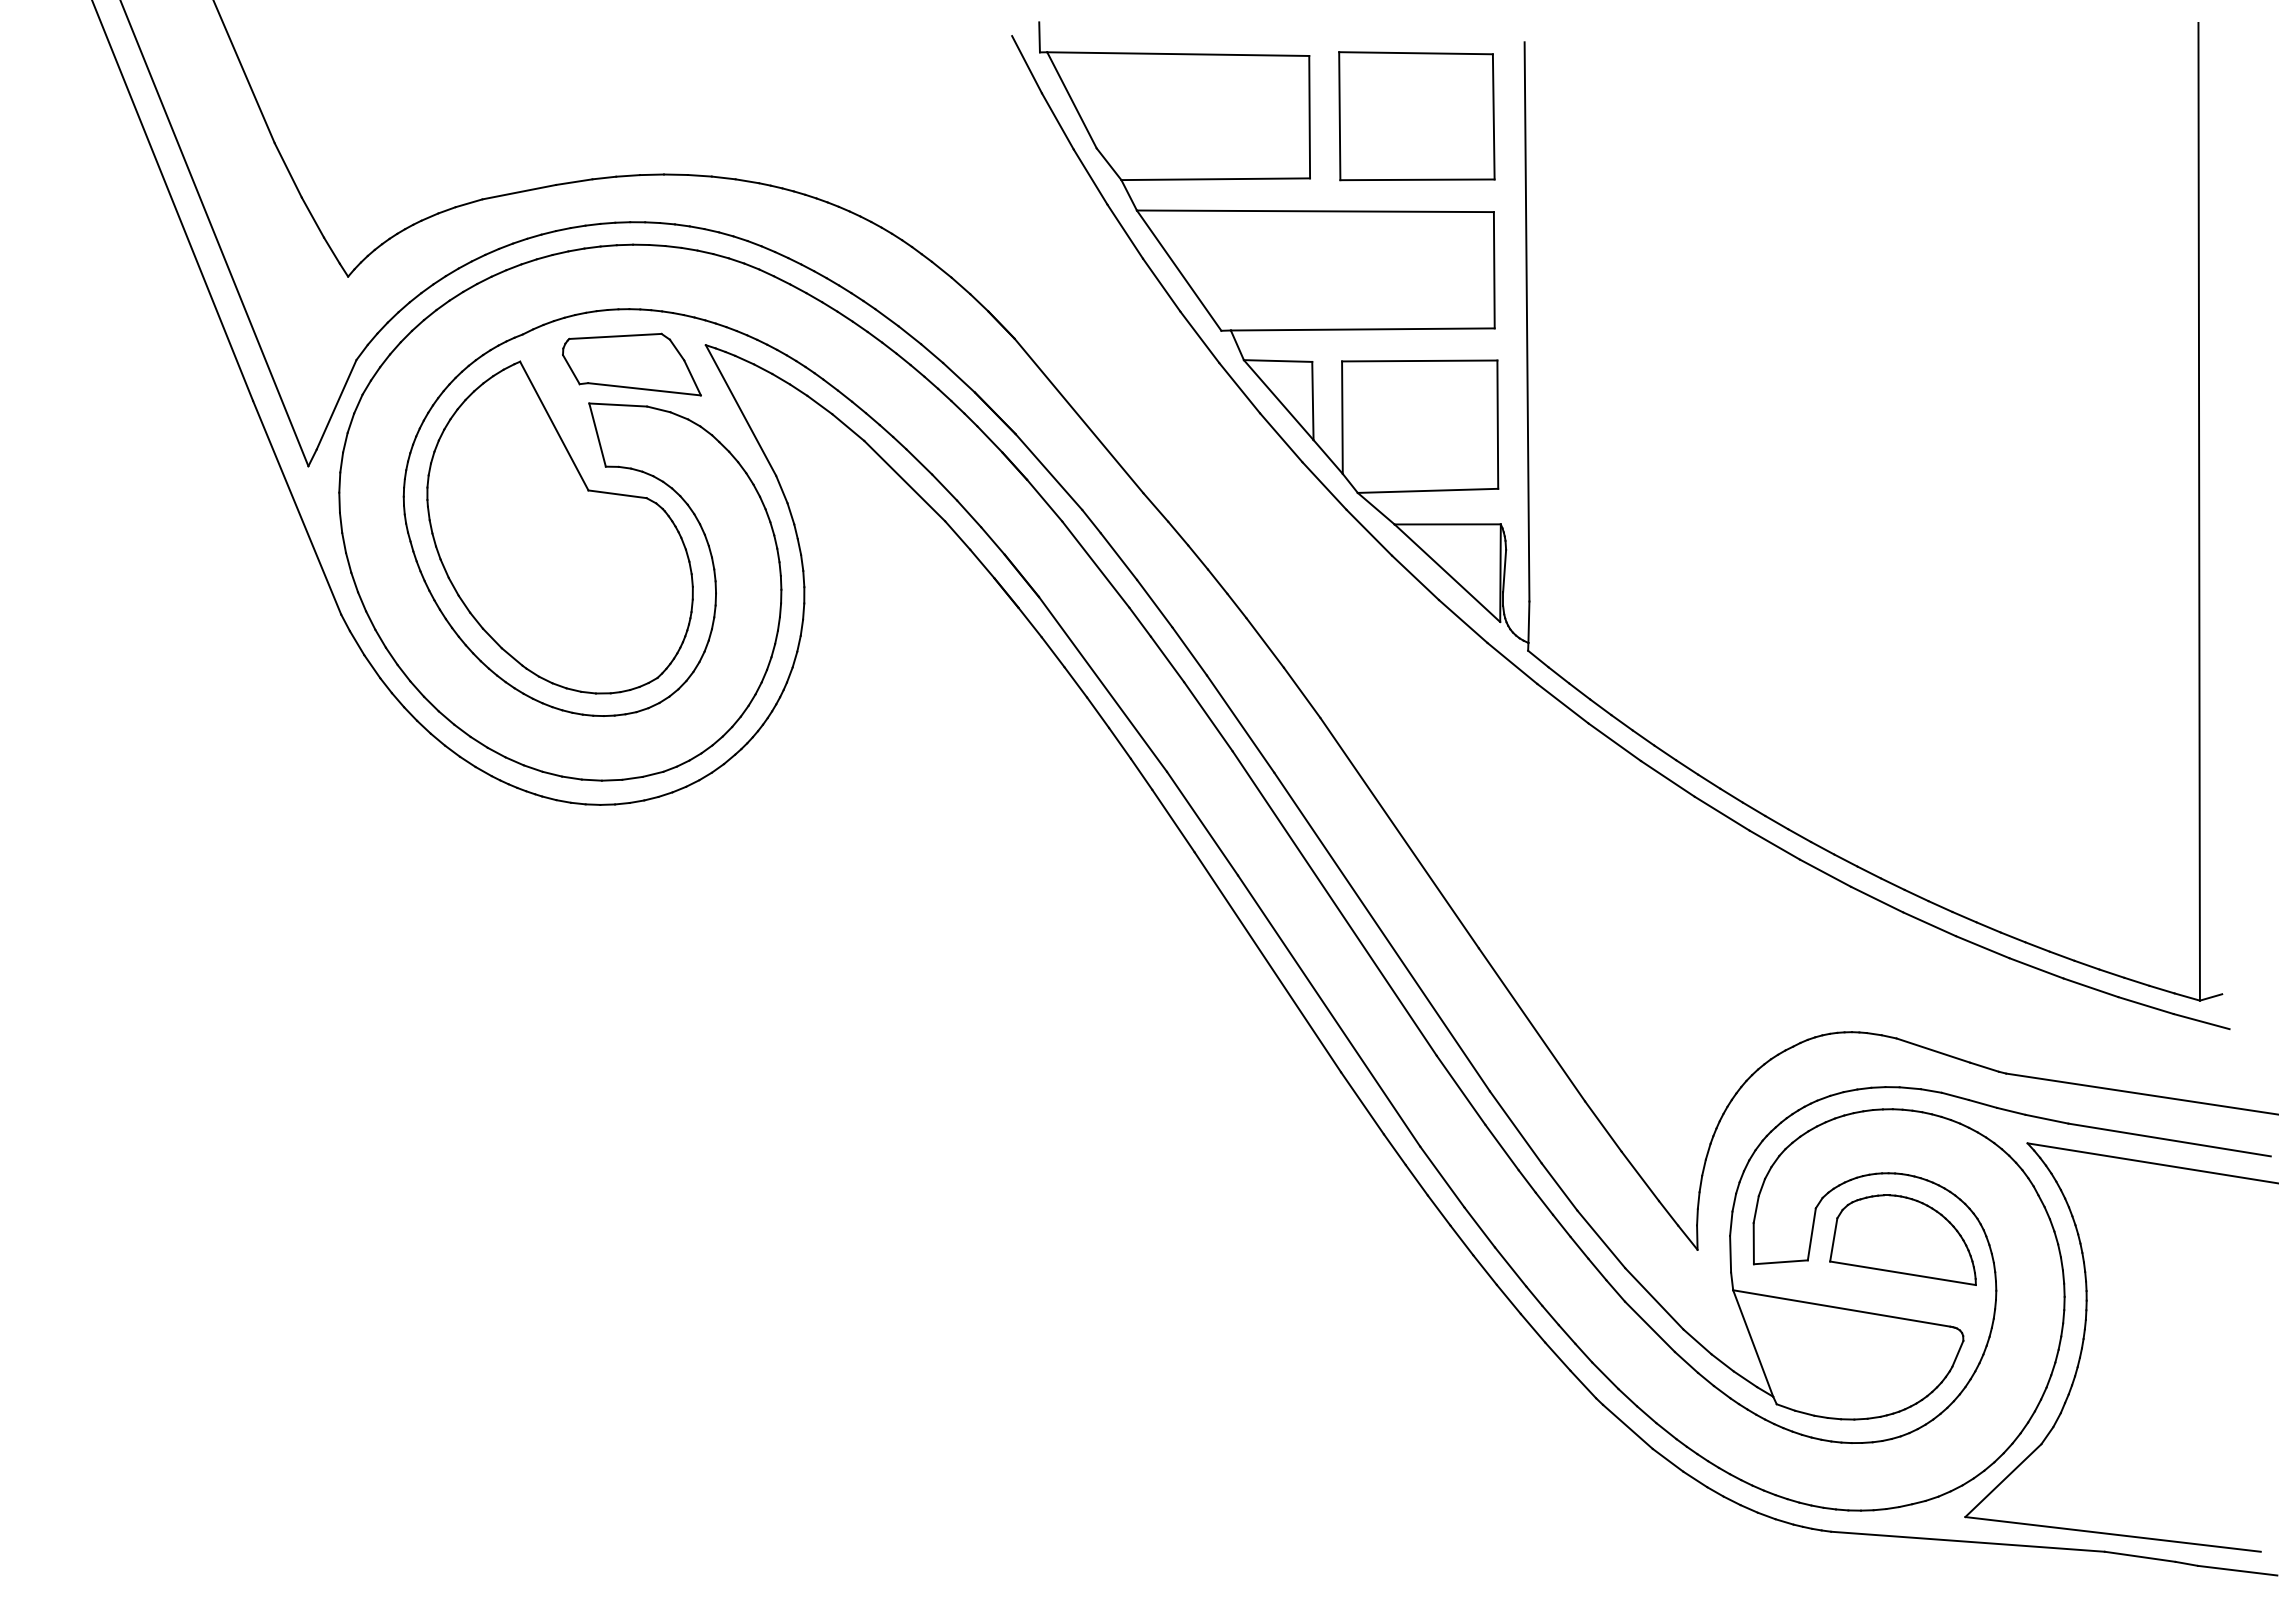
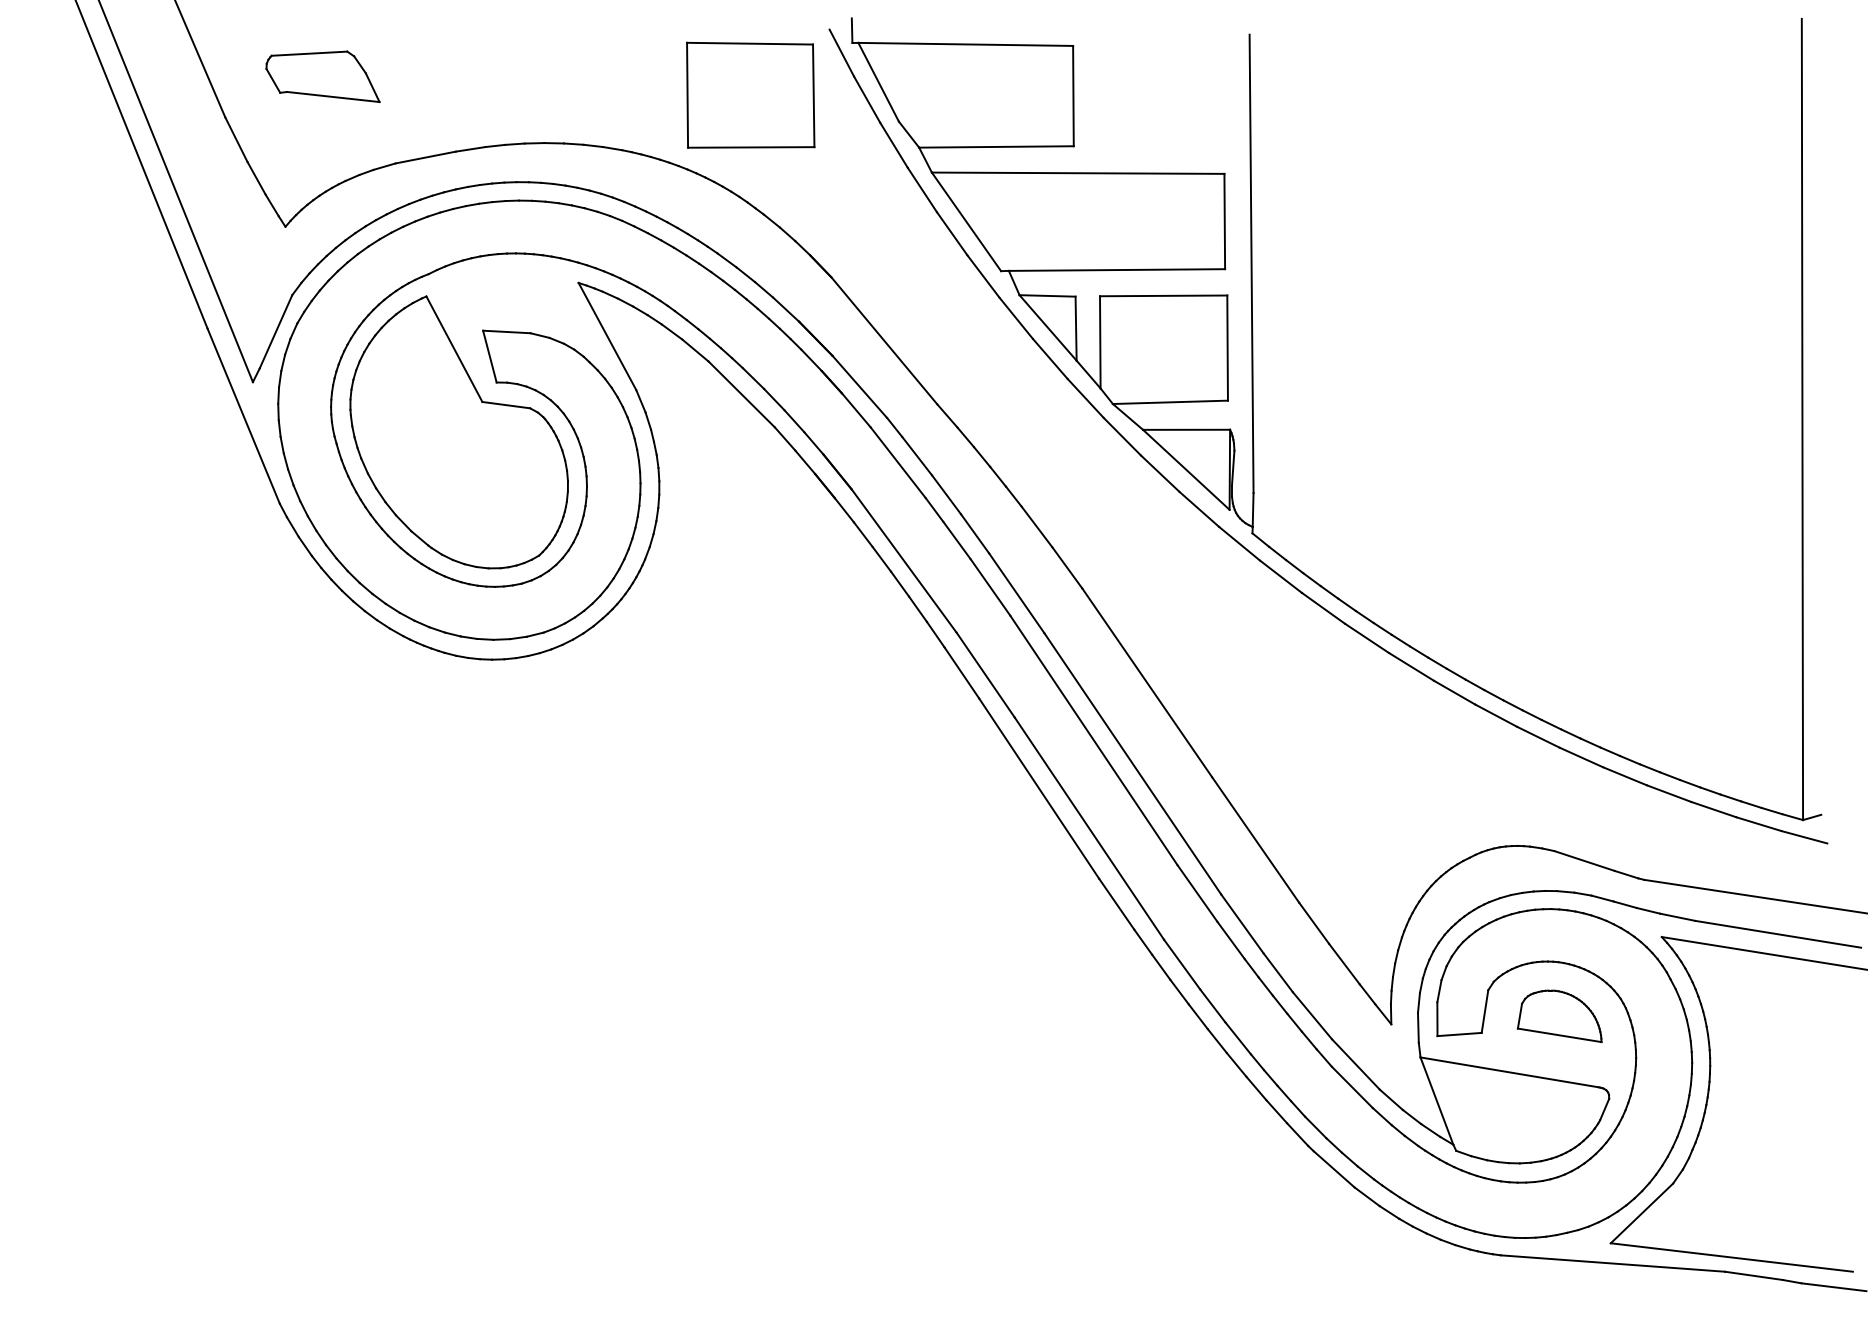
part: (1416, 116) -> (750, 95), moved
part: (631, 364) -> (322, 76), moved
part: (1902, 1239) -> (1559, 1015), size x0.7

